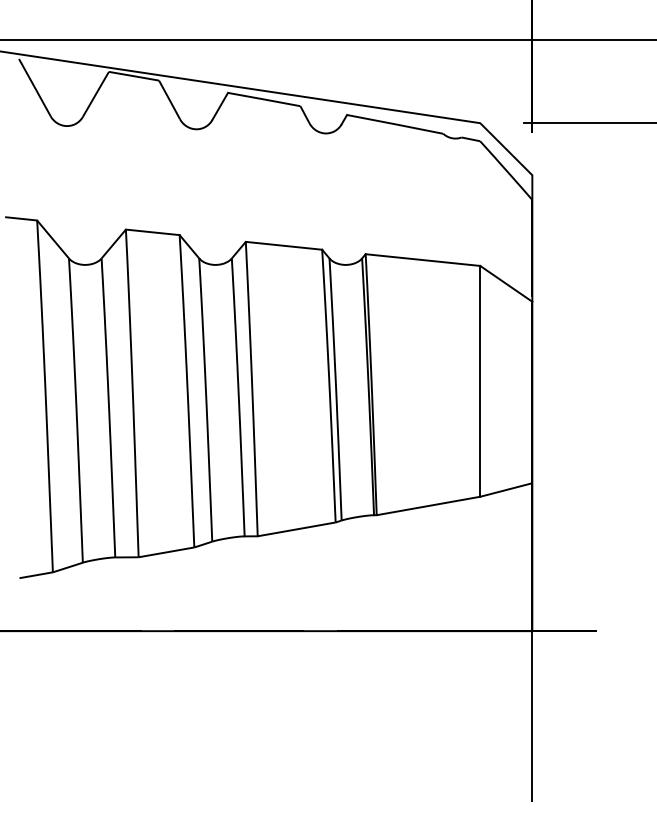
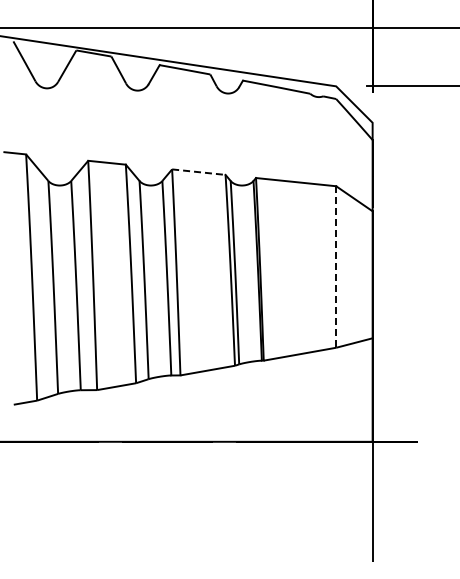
line: (283, 246) -> (198, 172), solid -> dashed
line: (480, 382) -> (336, 267), solid -> dashed

